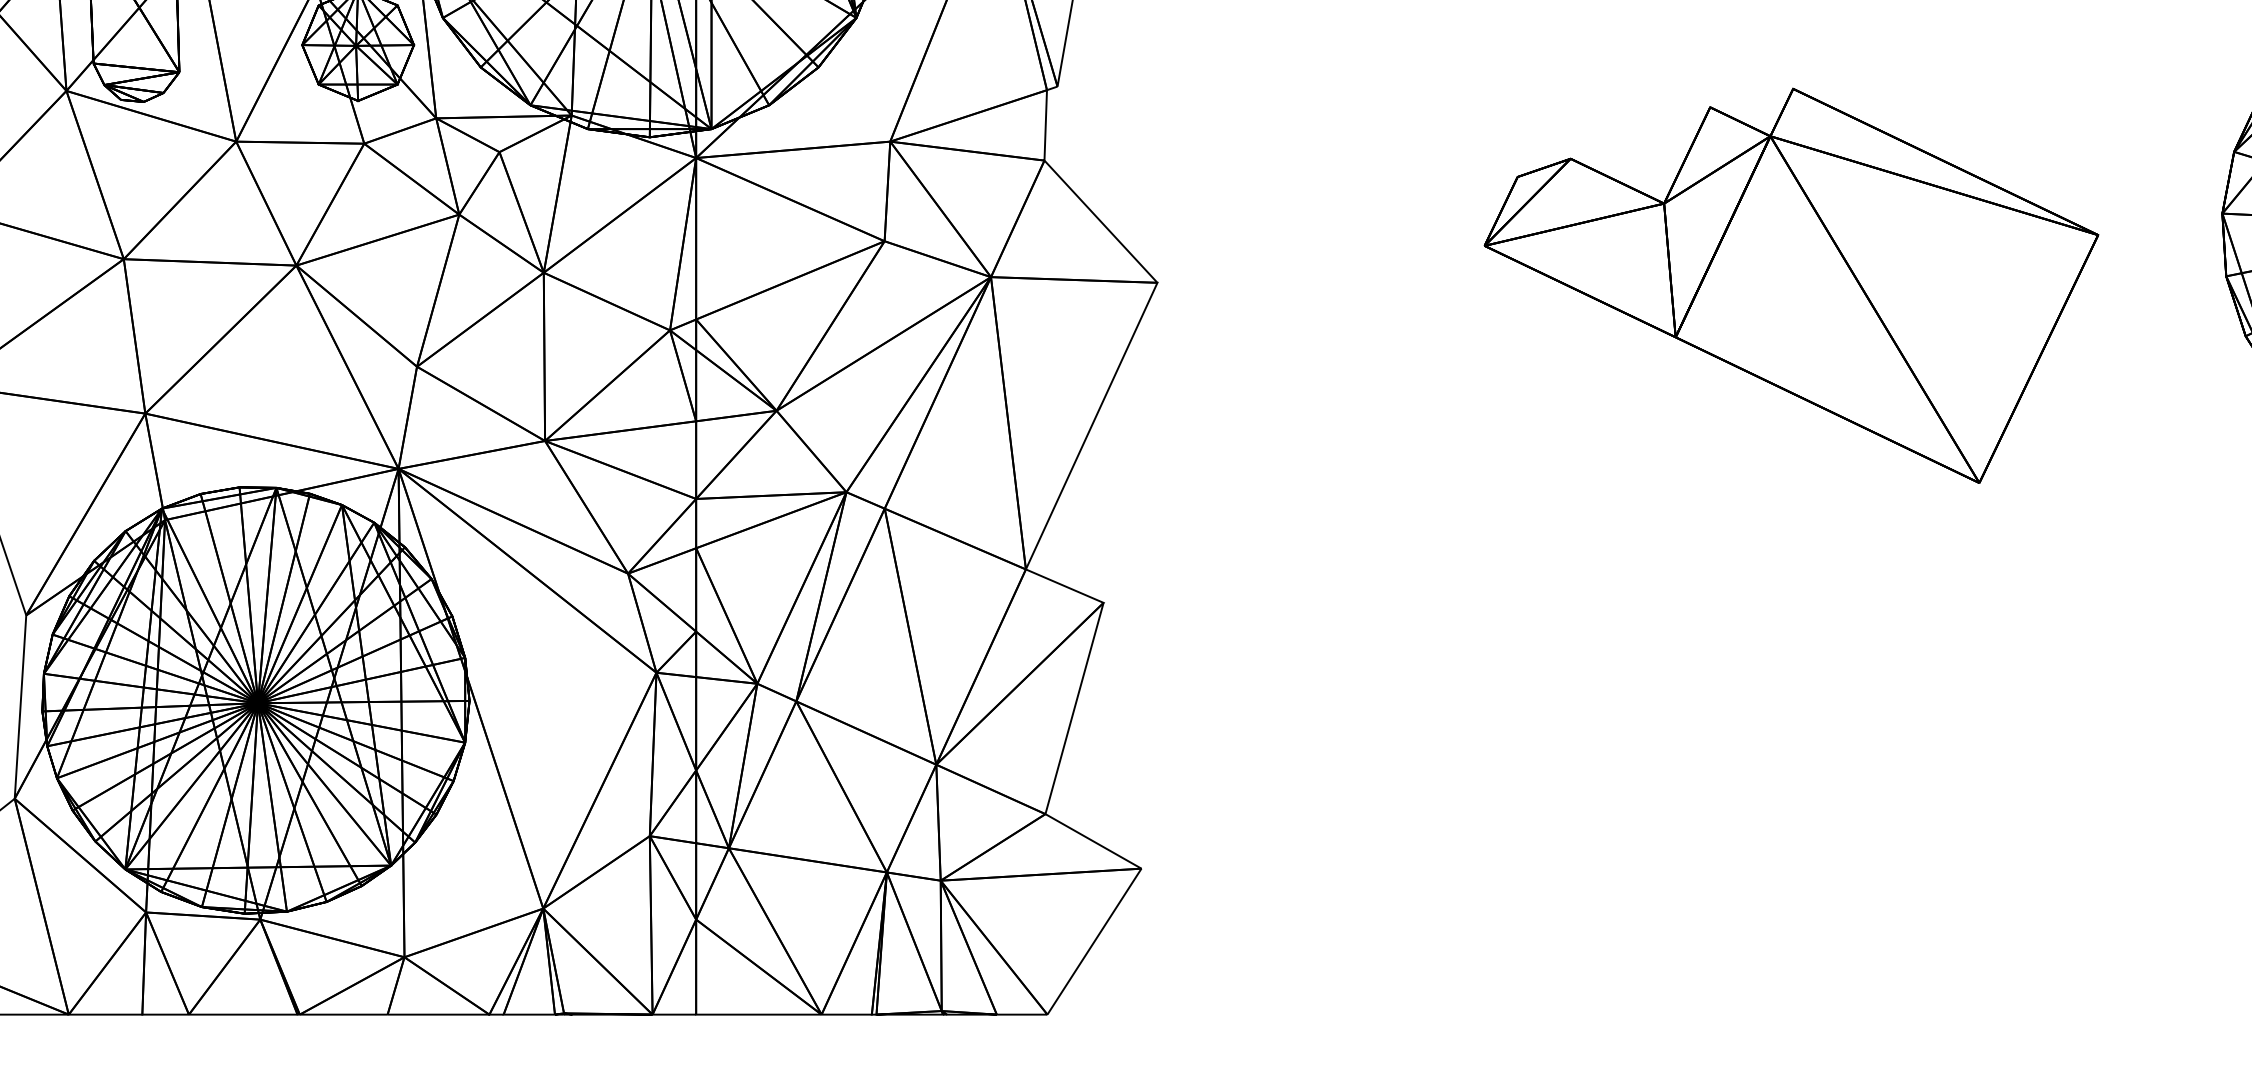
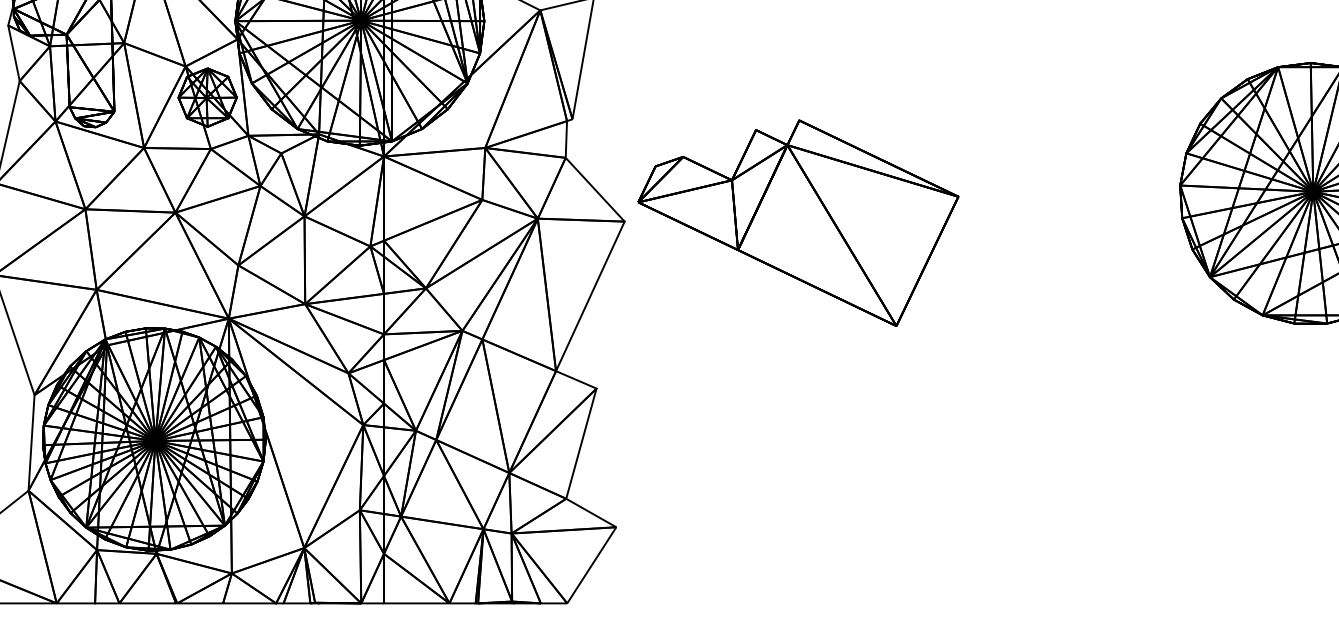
part: (1791, 284) -> (798, 222), moved

